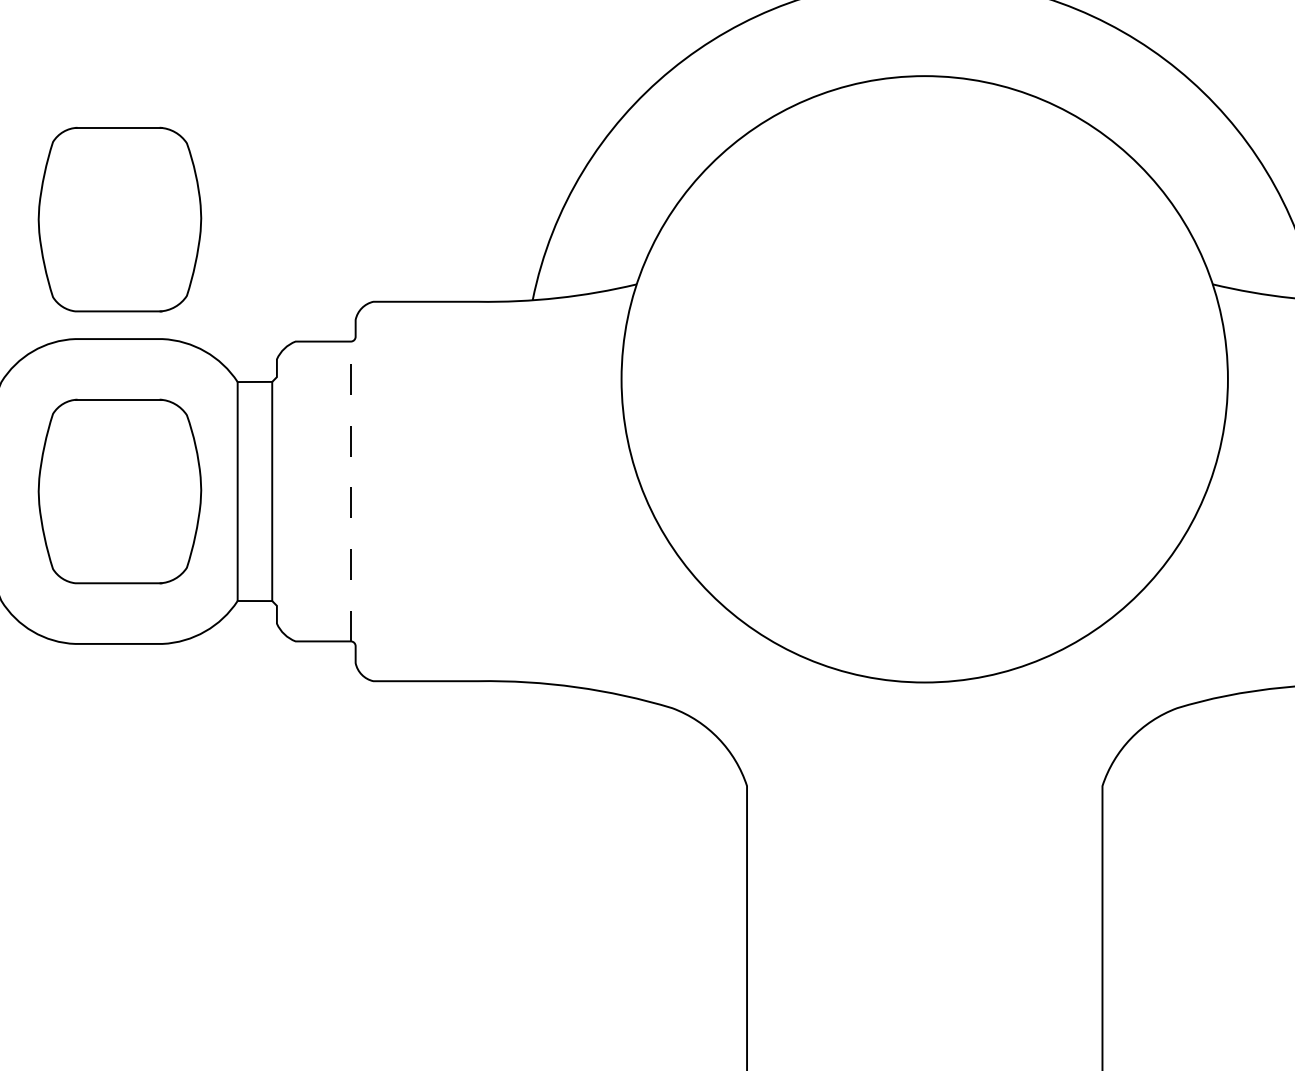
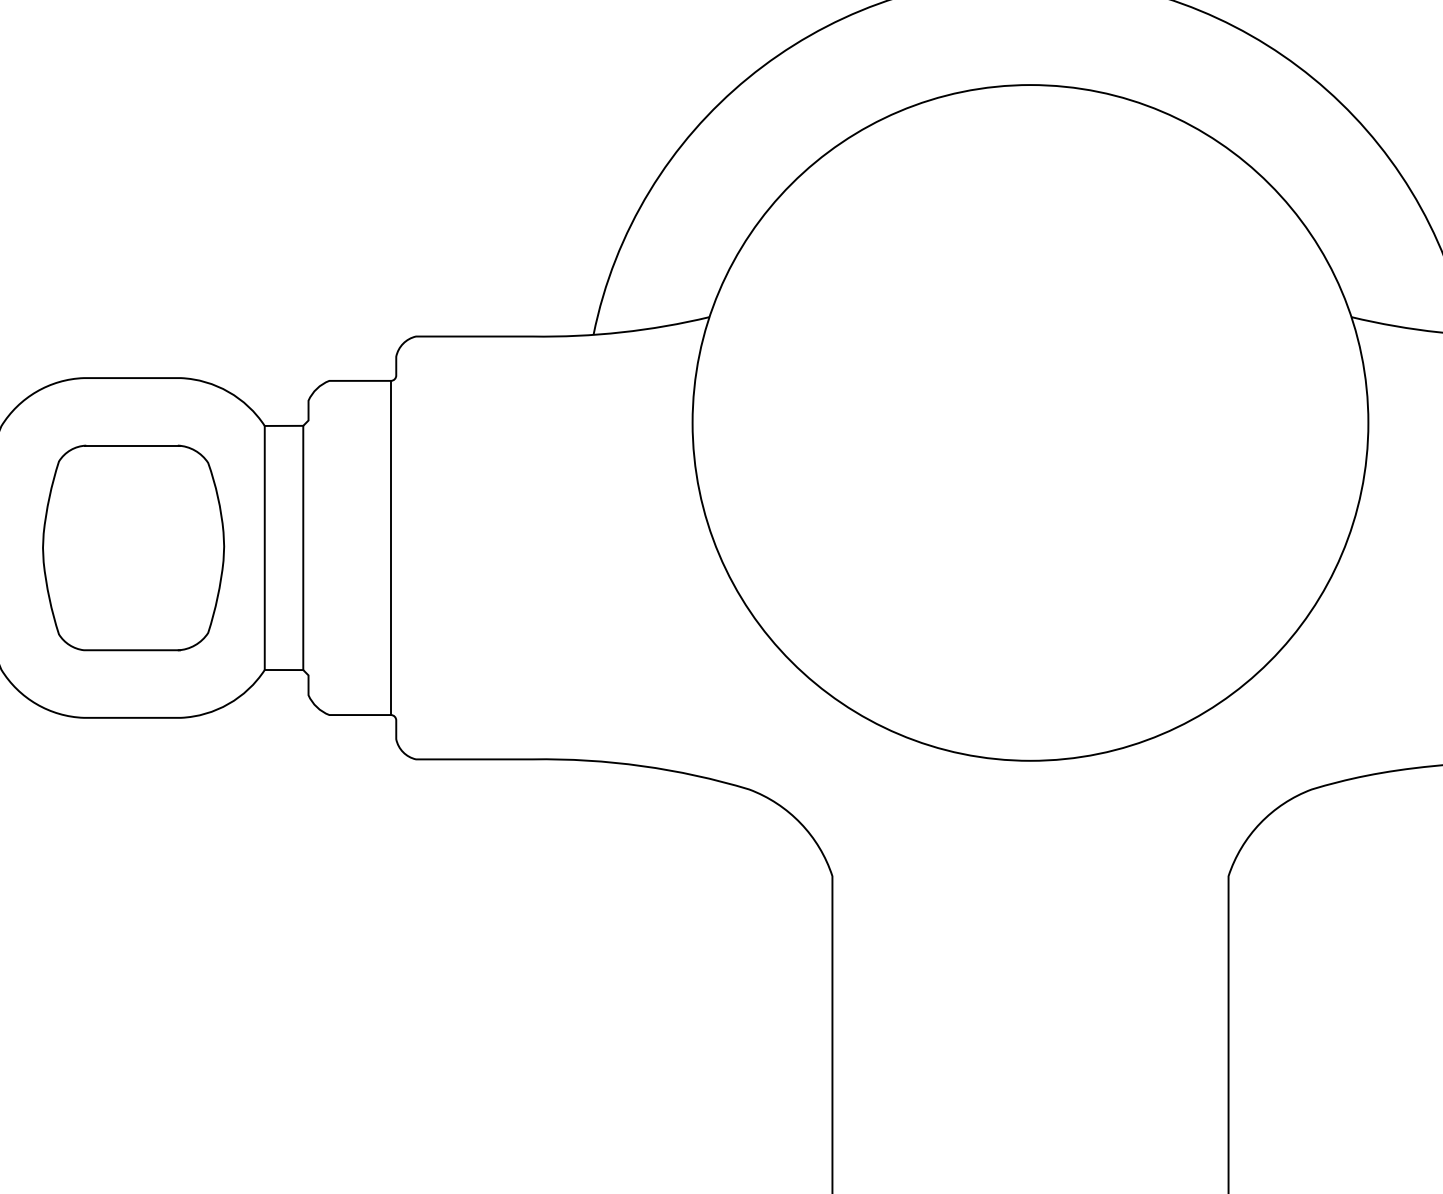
part: (119, 219) -> (133, 244), removed
line: (351, 491) -> (391, 547), dashed -> solid

